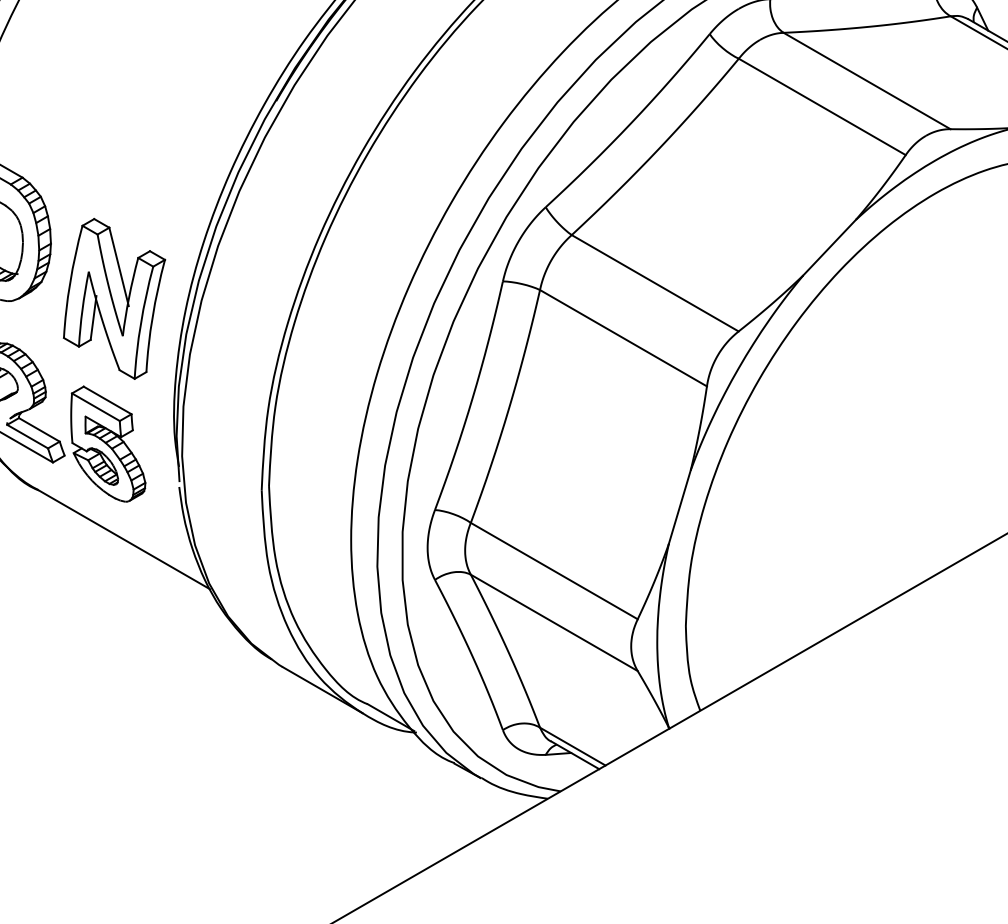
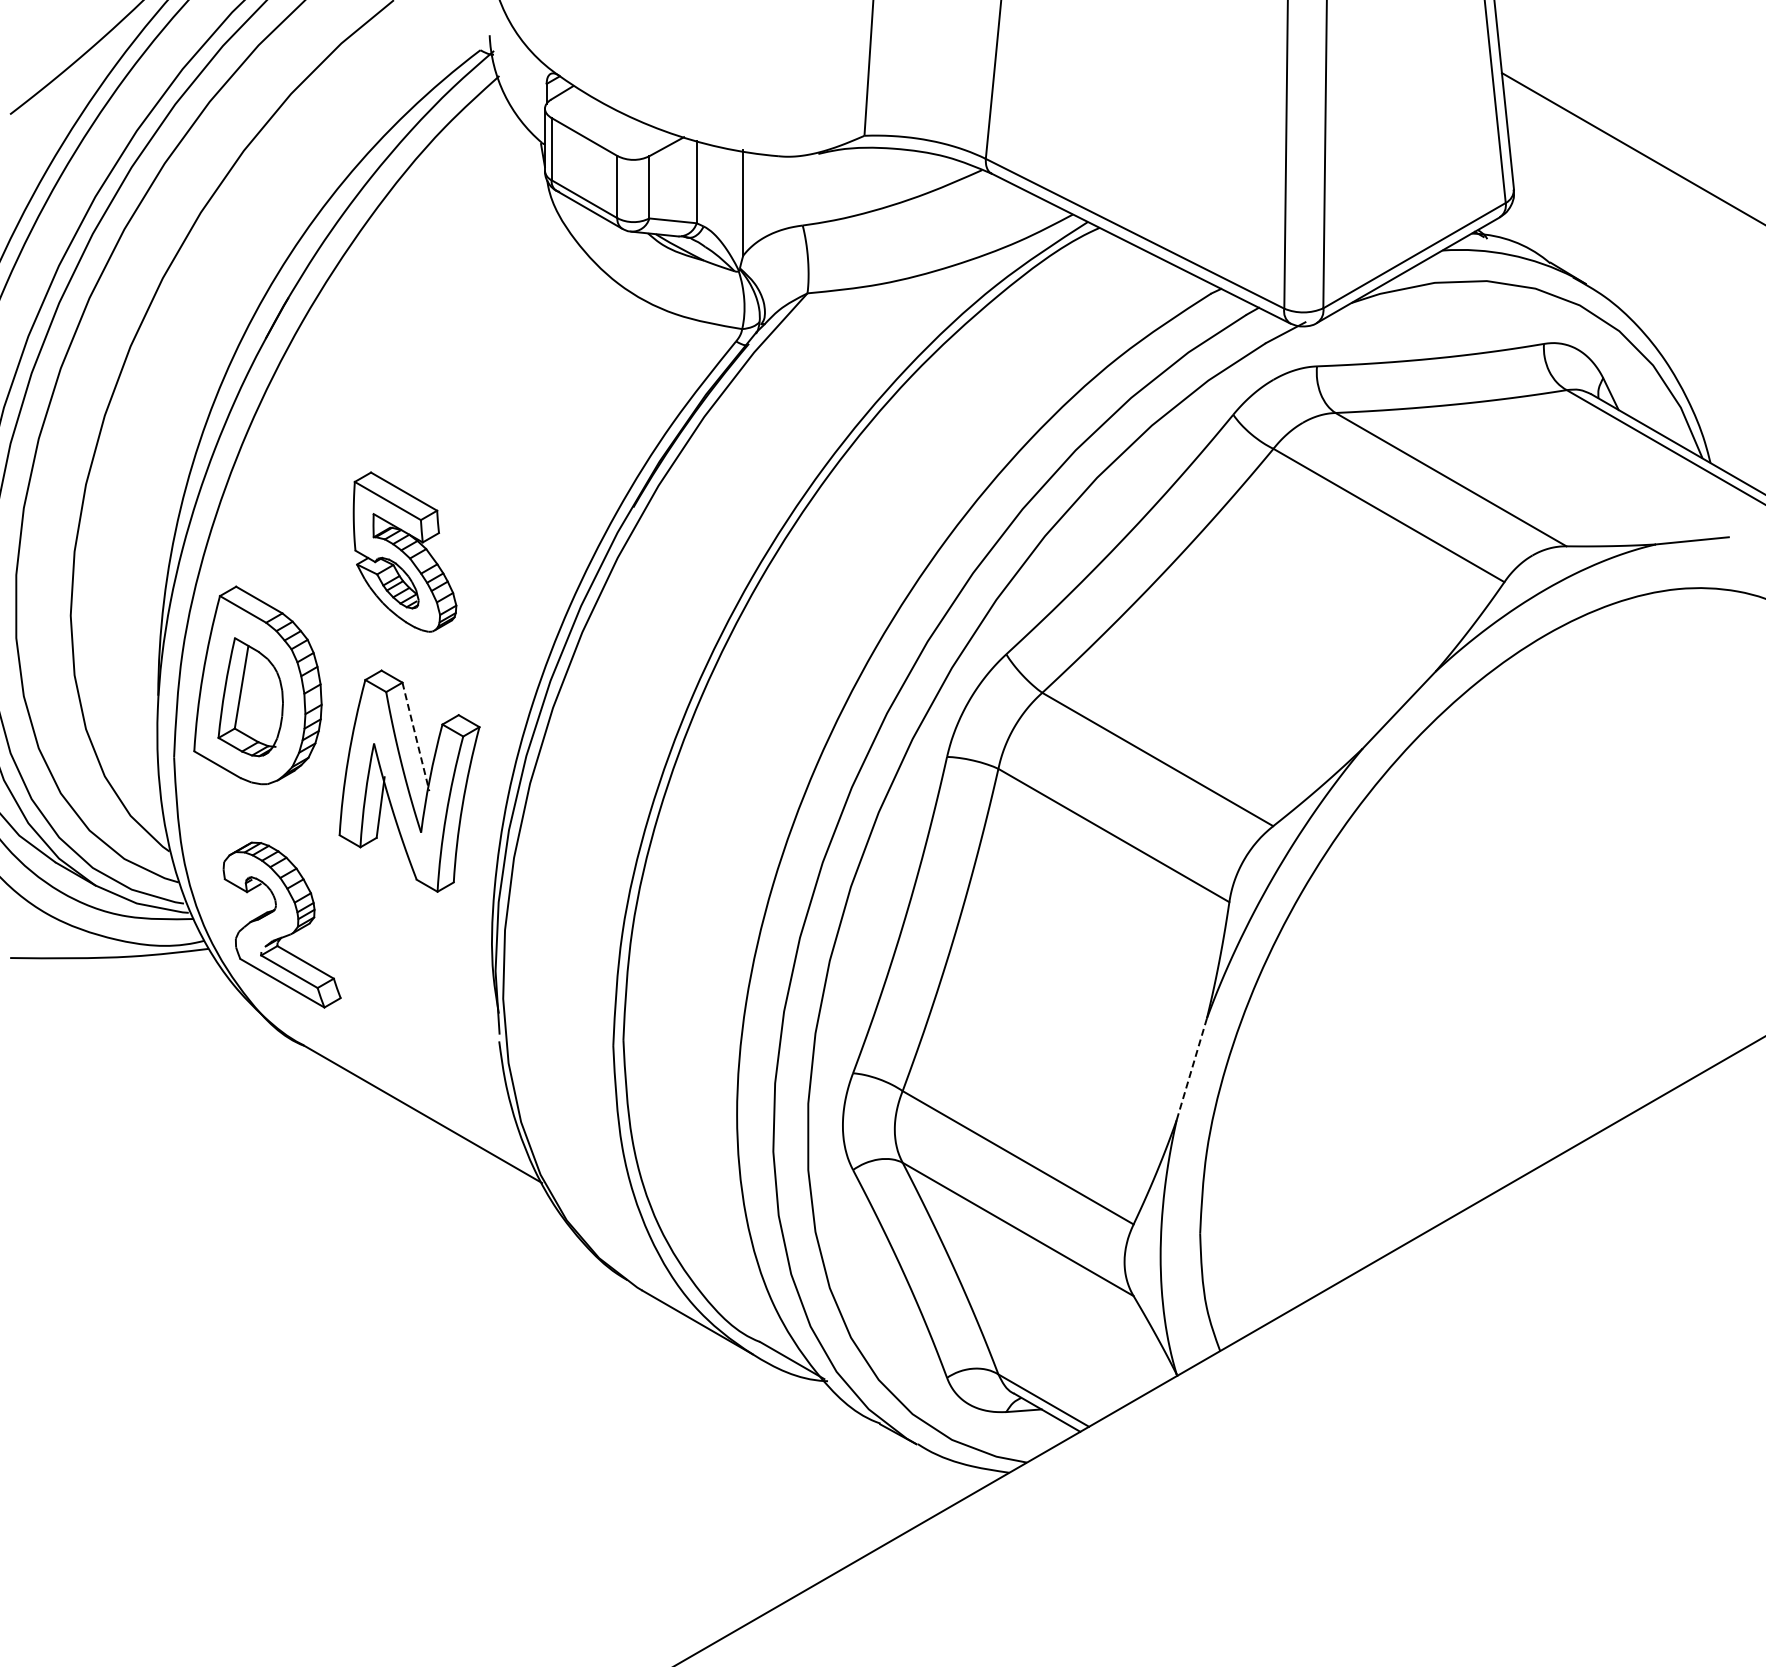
line: (118, 266) -> (415, 736), solid -> dashed
part: (107, 443) -> (404, 551), moved
line: (679, 507) -> (1191, 1069), solid -> dashed

